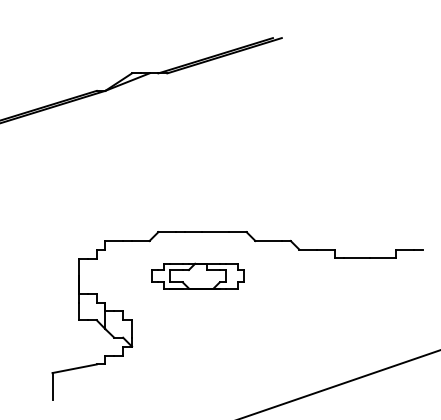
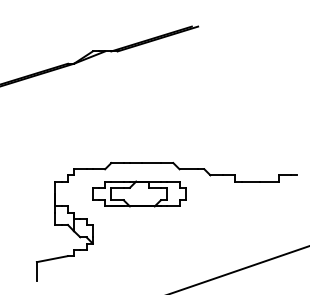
part: (198, 275) -> (139, 193), size x1.43

